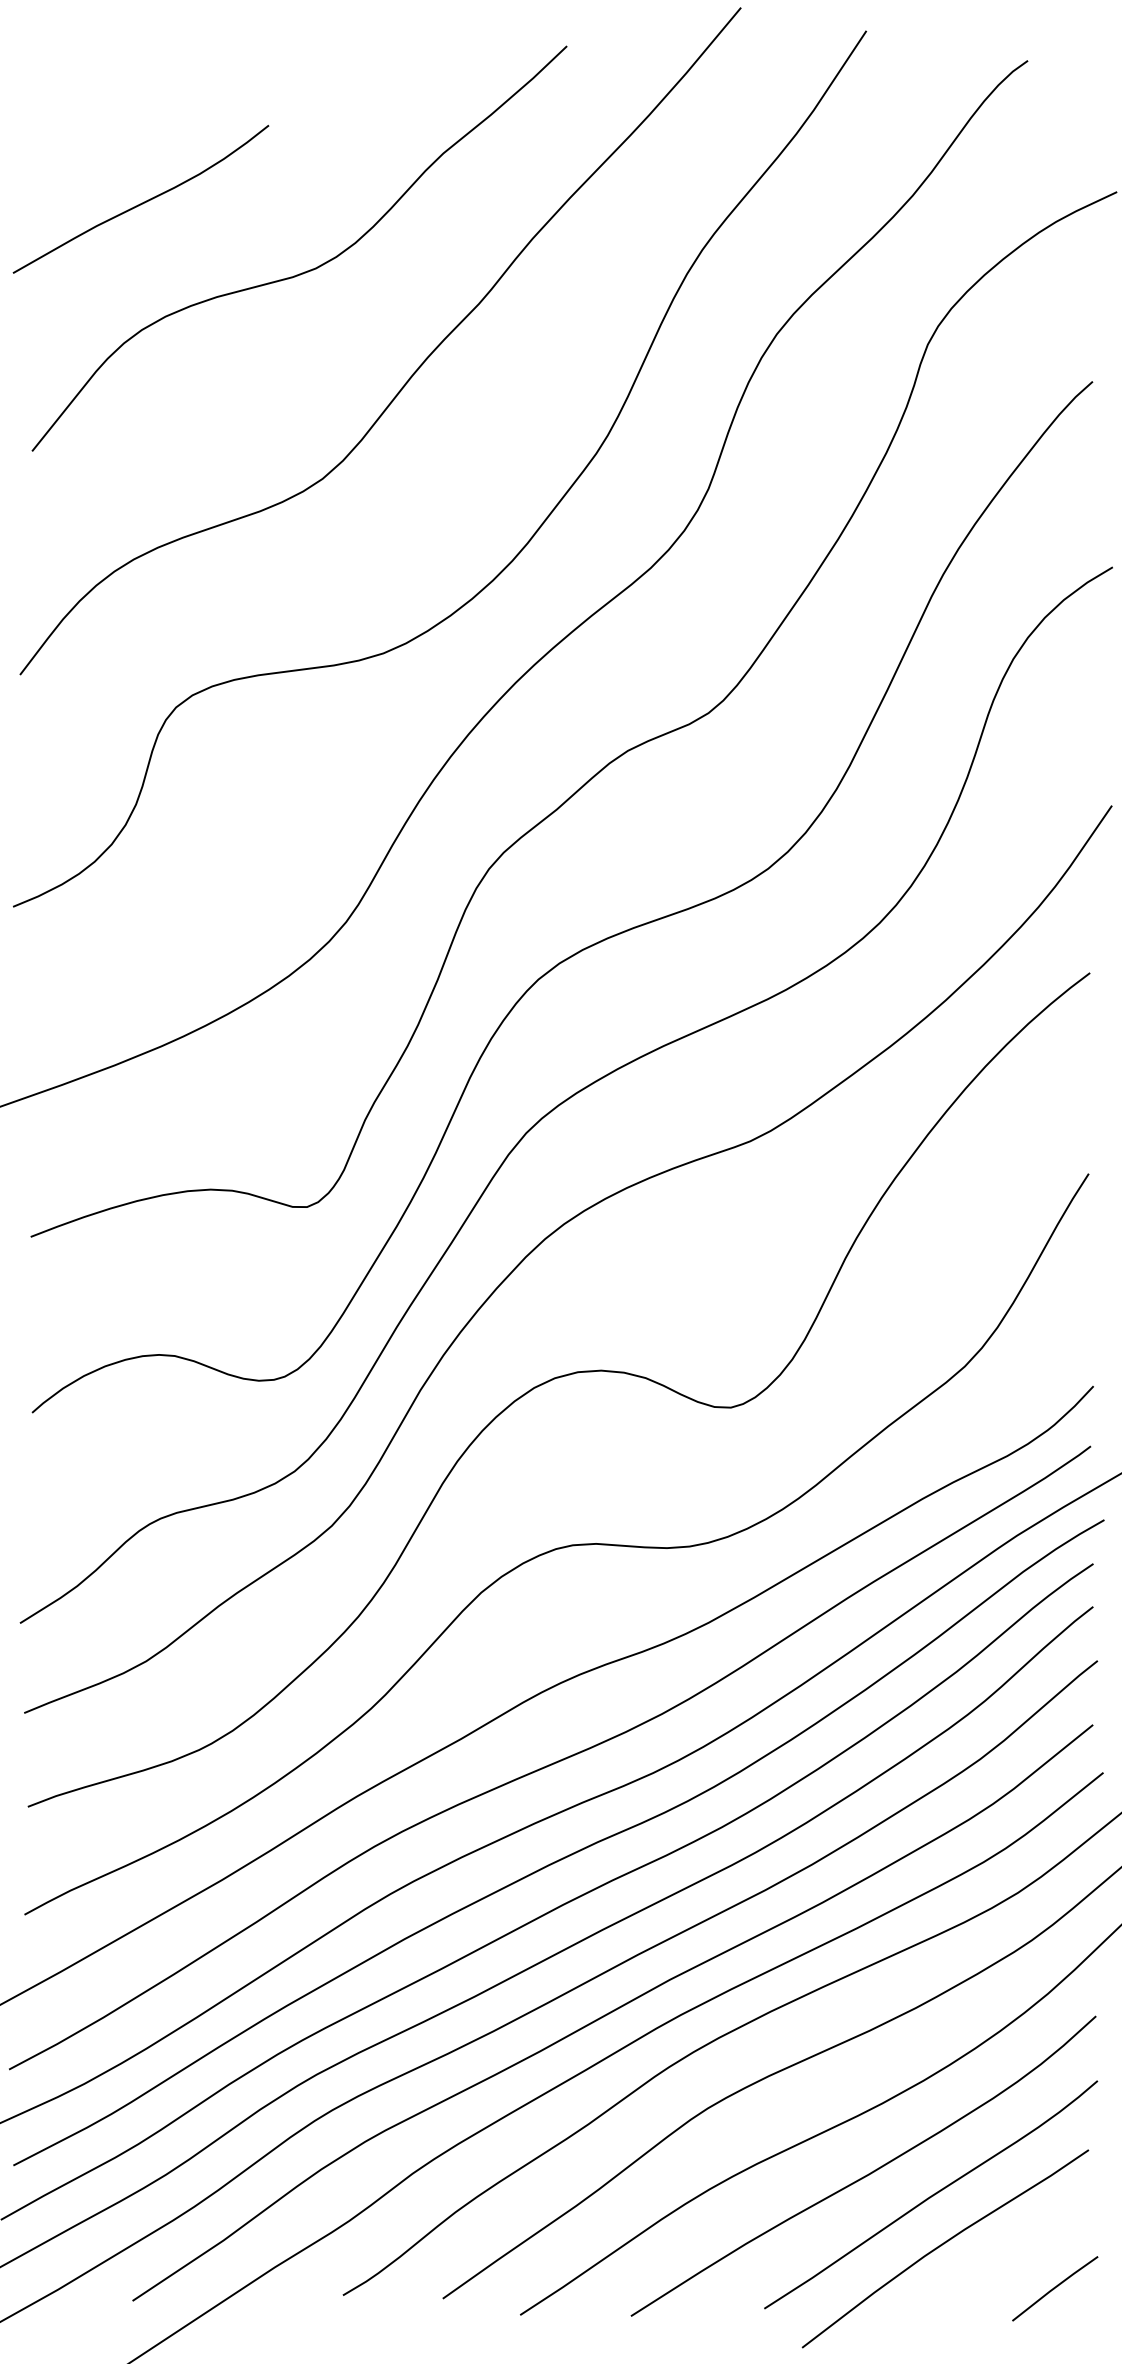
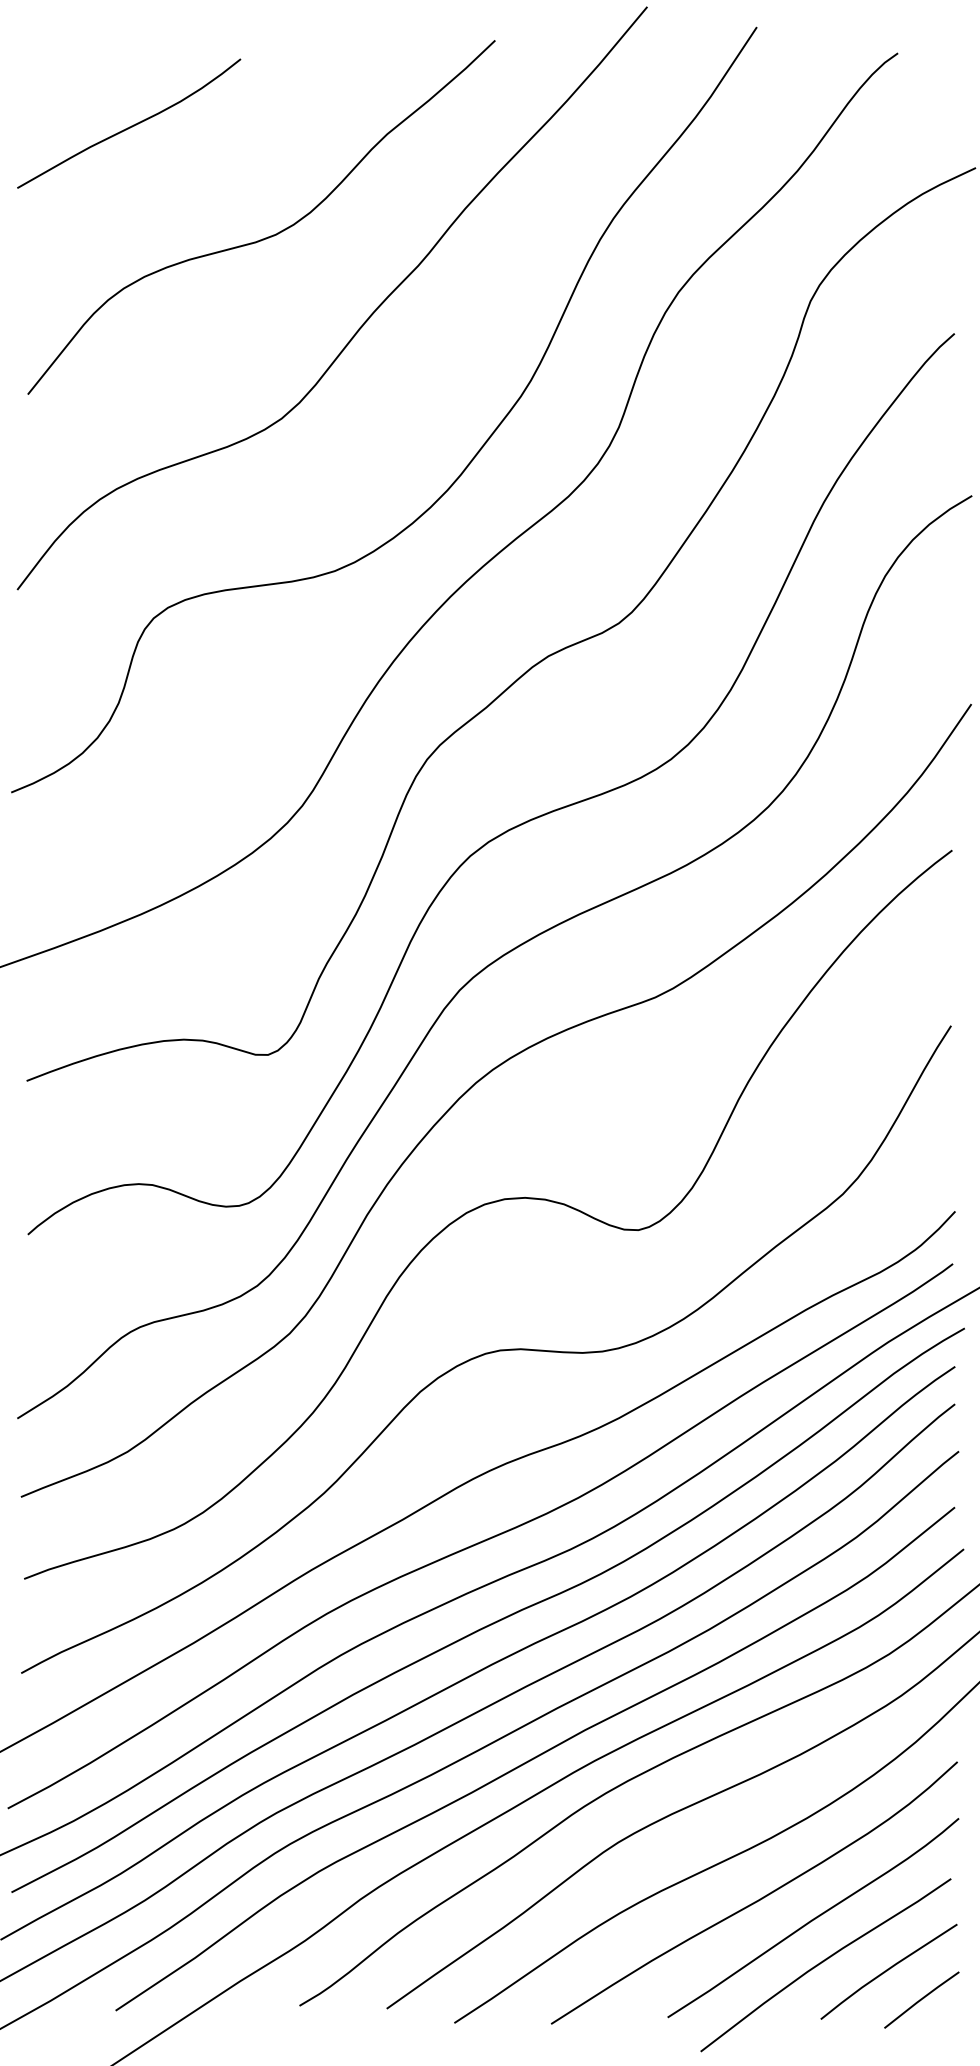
curve: (142, 202) -> (130, 126), moved
line: (1016, 2255) -> (888, 1971), added

